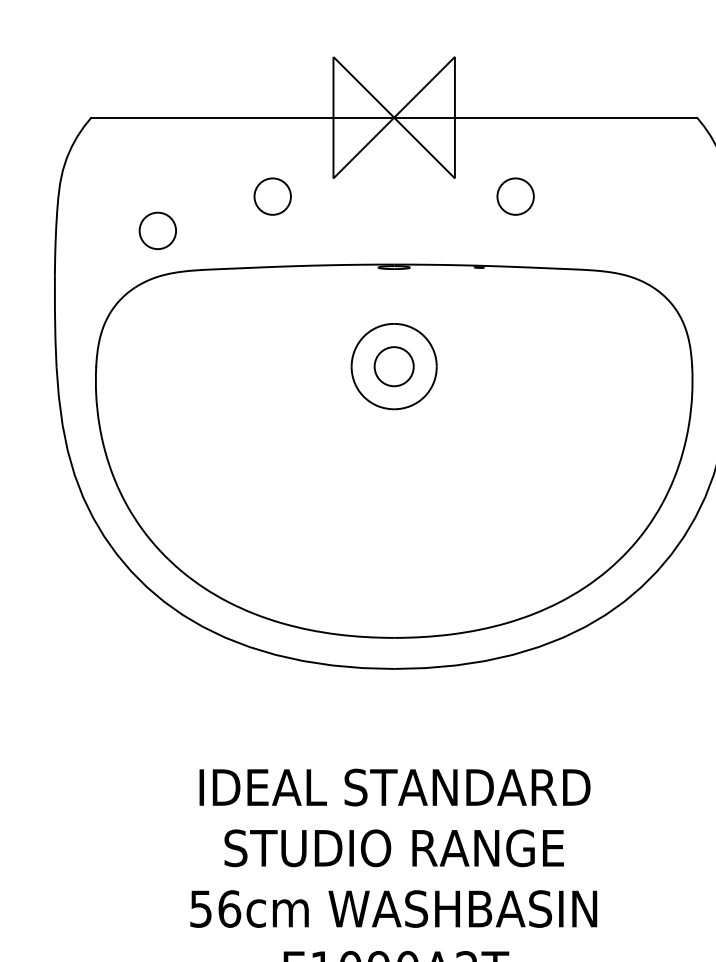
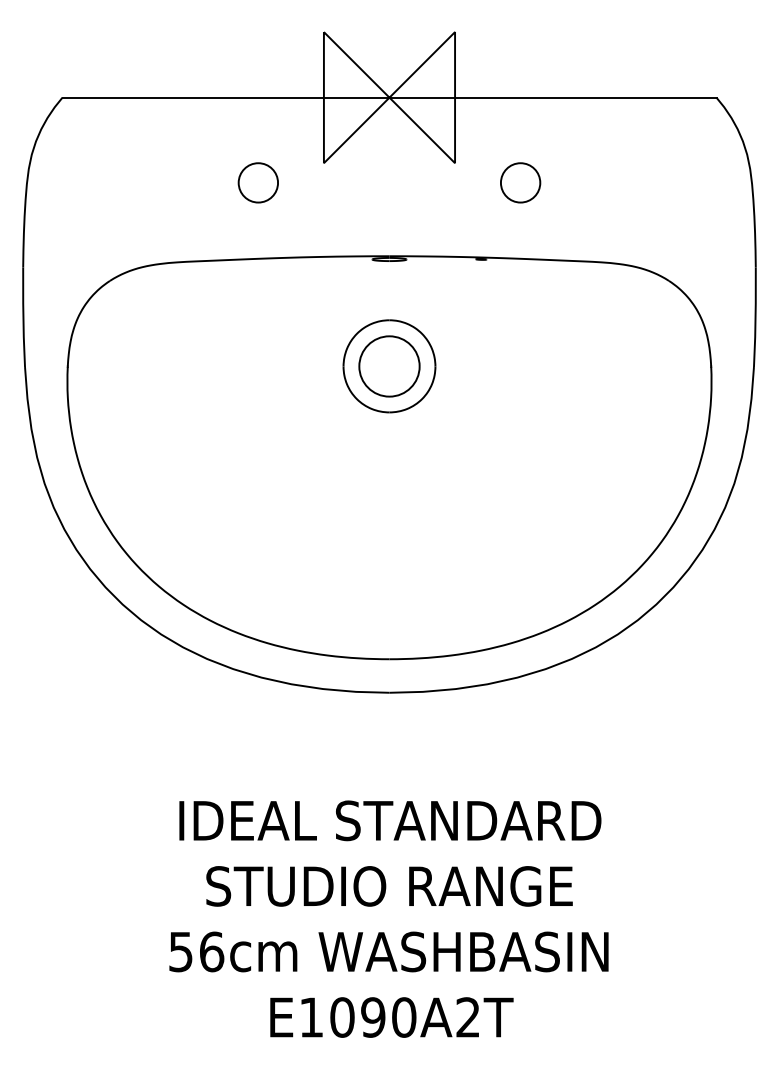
circle: (157, 230) -> (133, 219), removed
circle: (394, 366) -> (389, 366), size x1.43

